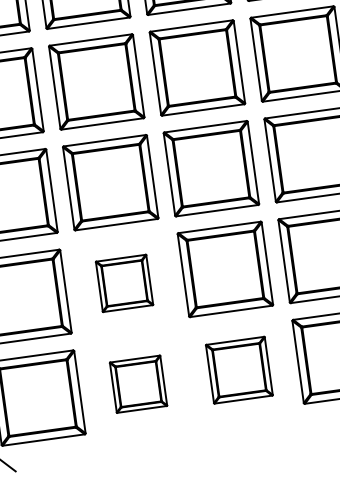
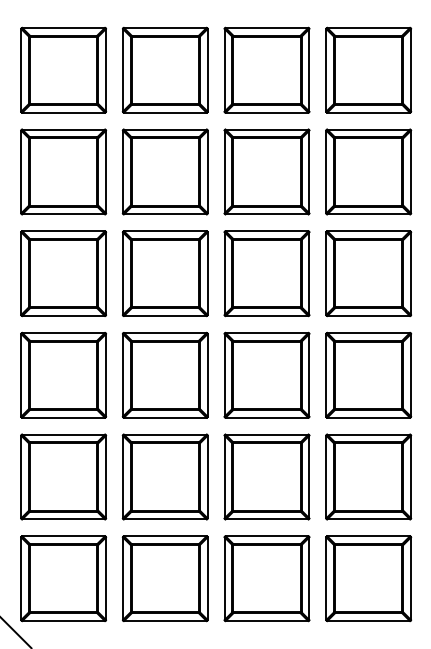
part: (123, 283) -> (164, 476), size x1.67
part: (238, 370) -> (266, 578), size x1.43
part: (137, 384) -> (164, 578), size x1.67

